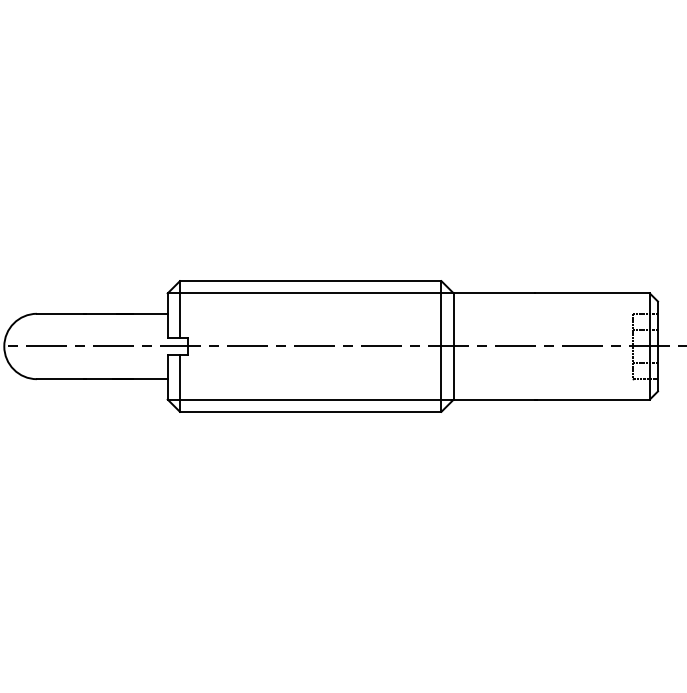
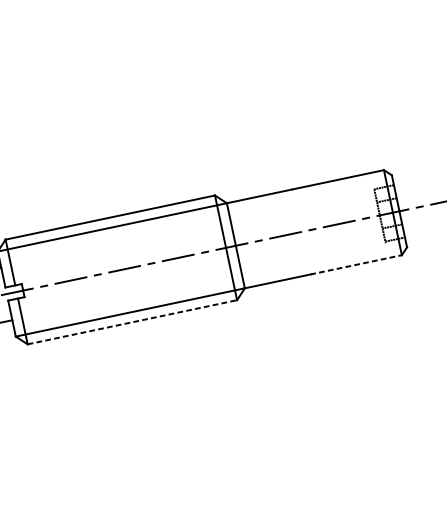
line: (593, 399) -> (356, 264), solid -> dashed
line: (310, 411) -> (132, 322), solid -> dashed

